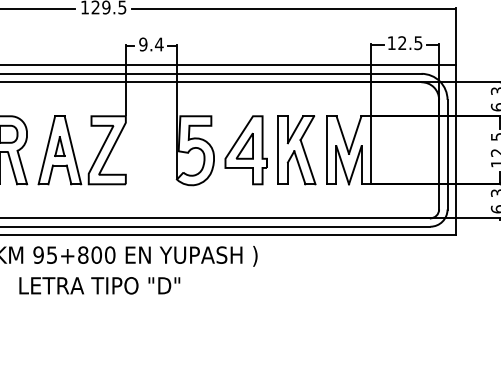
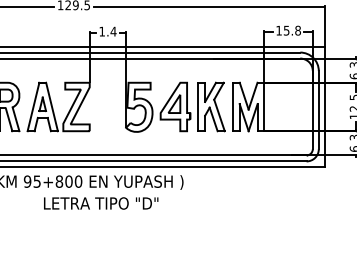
text: (409, 42) -> (291, 30), 12.5 -> 15.8
text: (143, 44) -> (102, 31), 9.4 -> 1.4
text: (100, 285) -> (101, 203), moved

